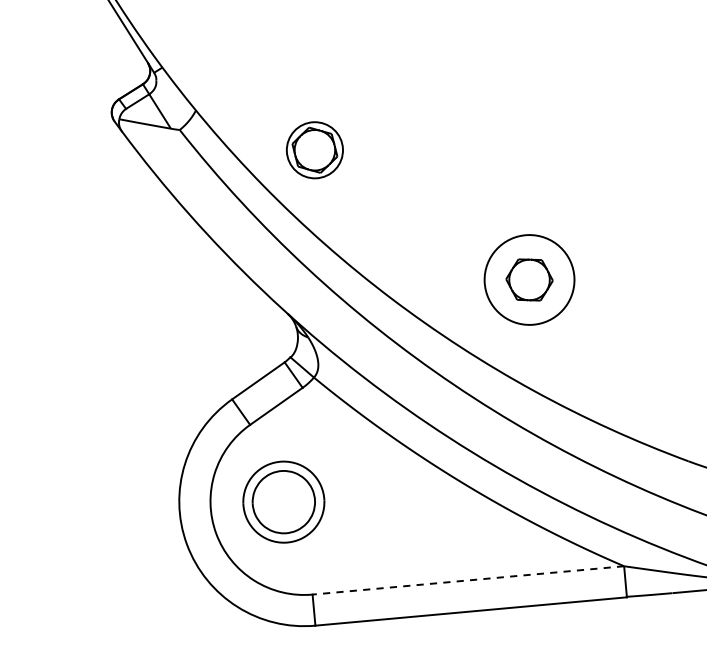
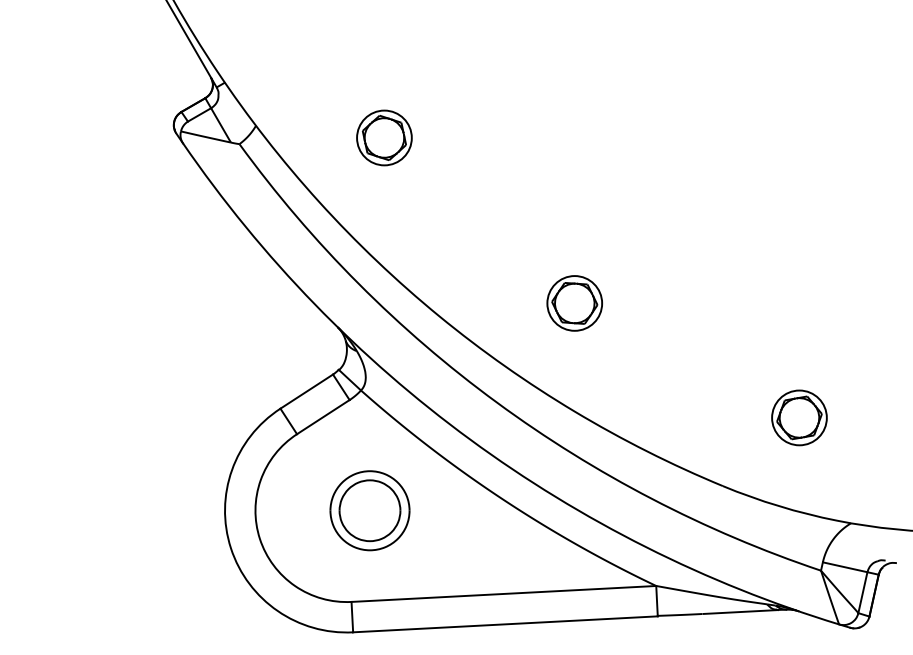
part: (314, 149) -> (384, 137), moved
circle: (529, 280) -> (574, 303), size x0.62
part: (283, 501) -> (369, 510), moved
line: (467, 579) -> (503, 593), dashed -> solid

